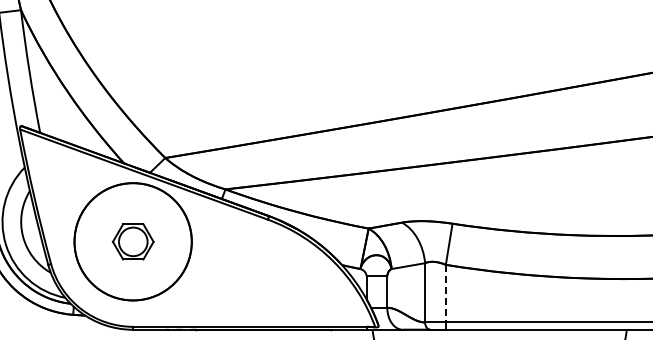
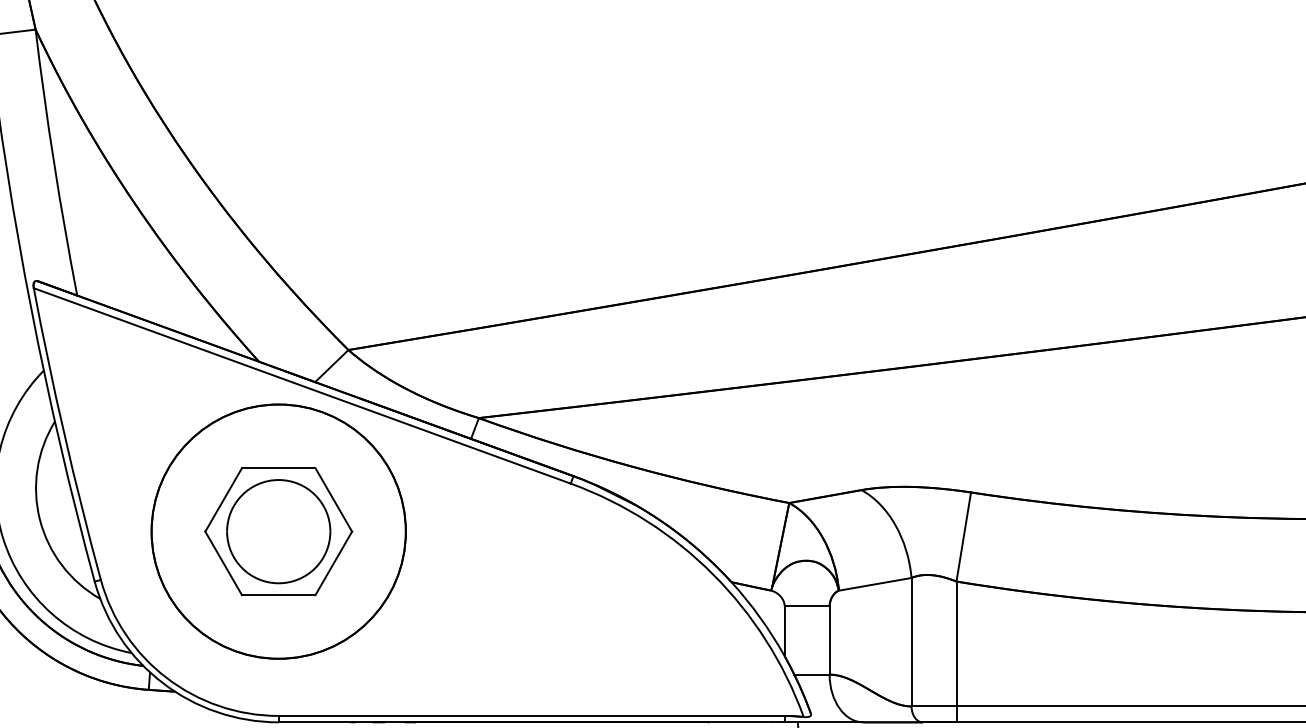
part: (133, 241) -> (279, 530), size x1.67
line: (445, 293) -> (955, 643), dashed -> solid

